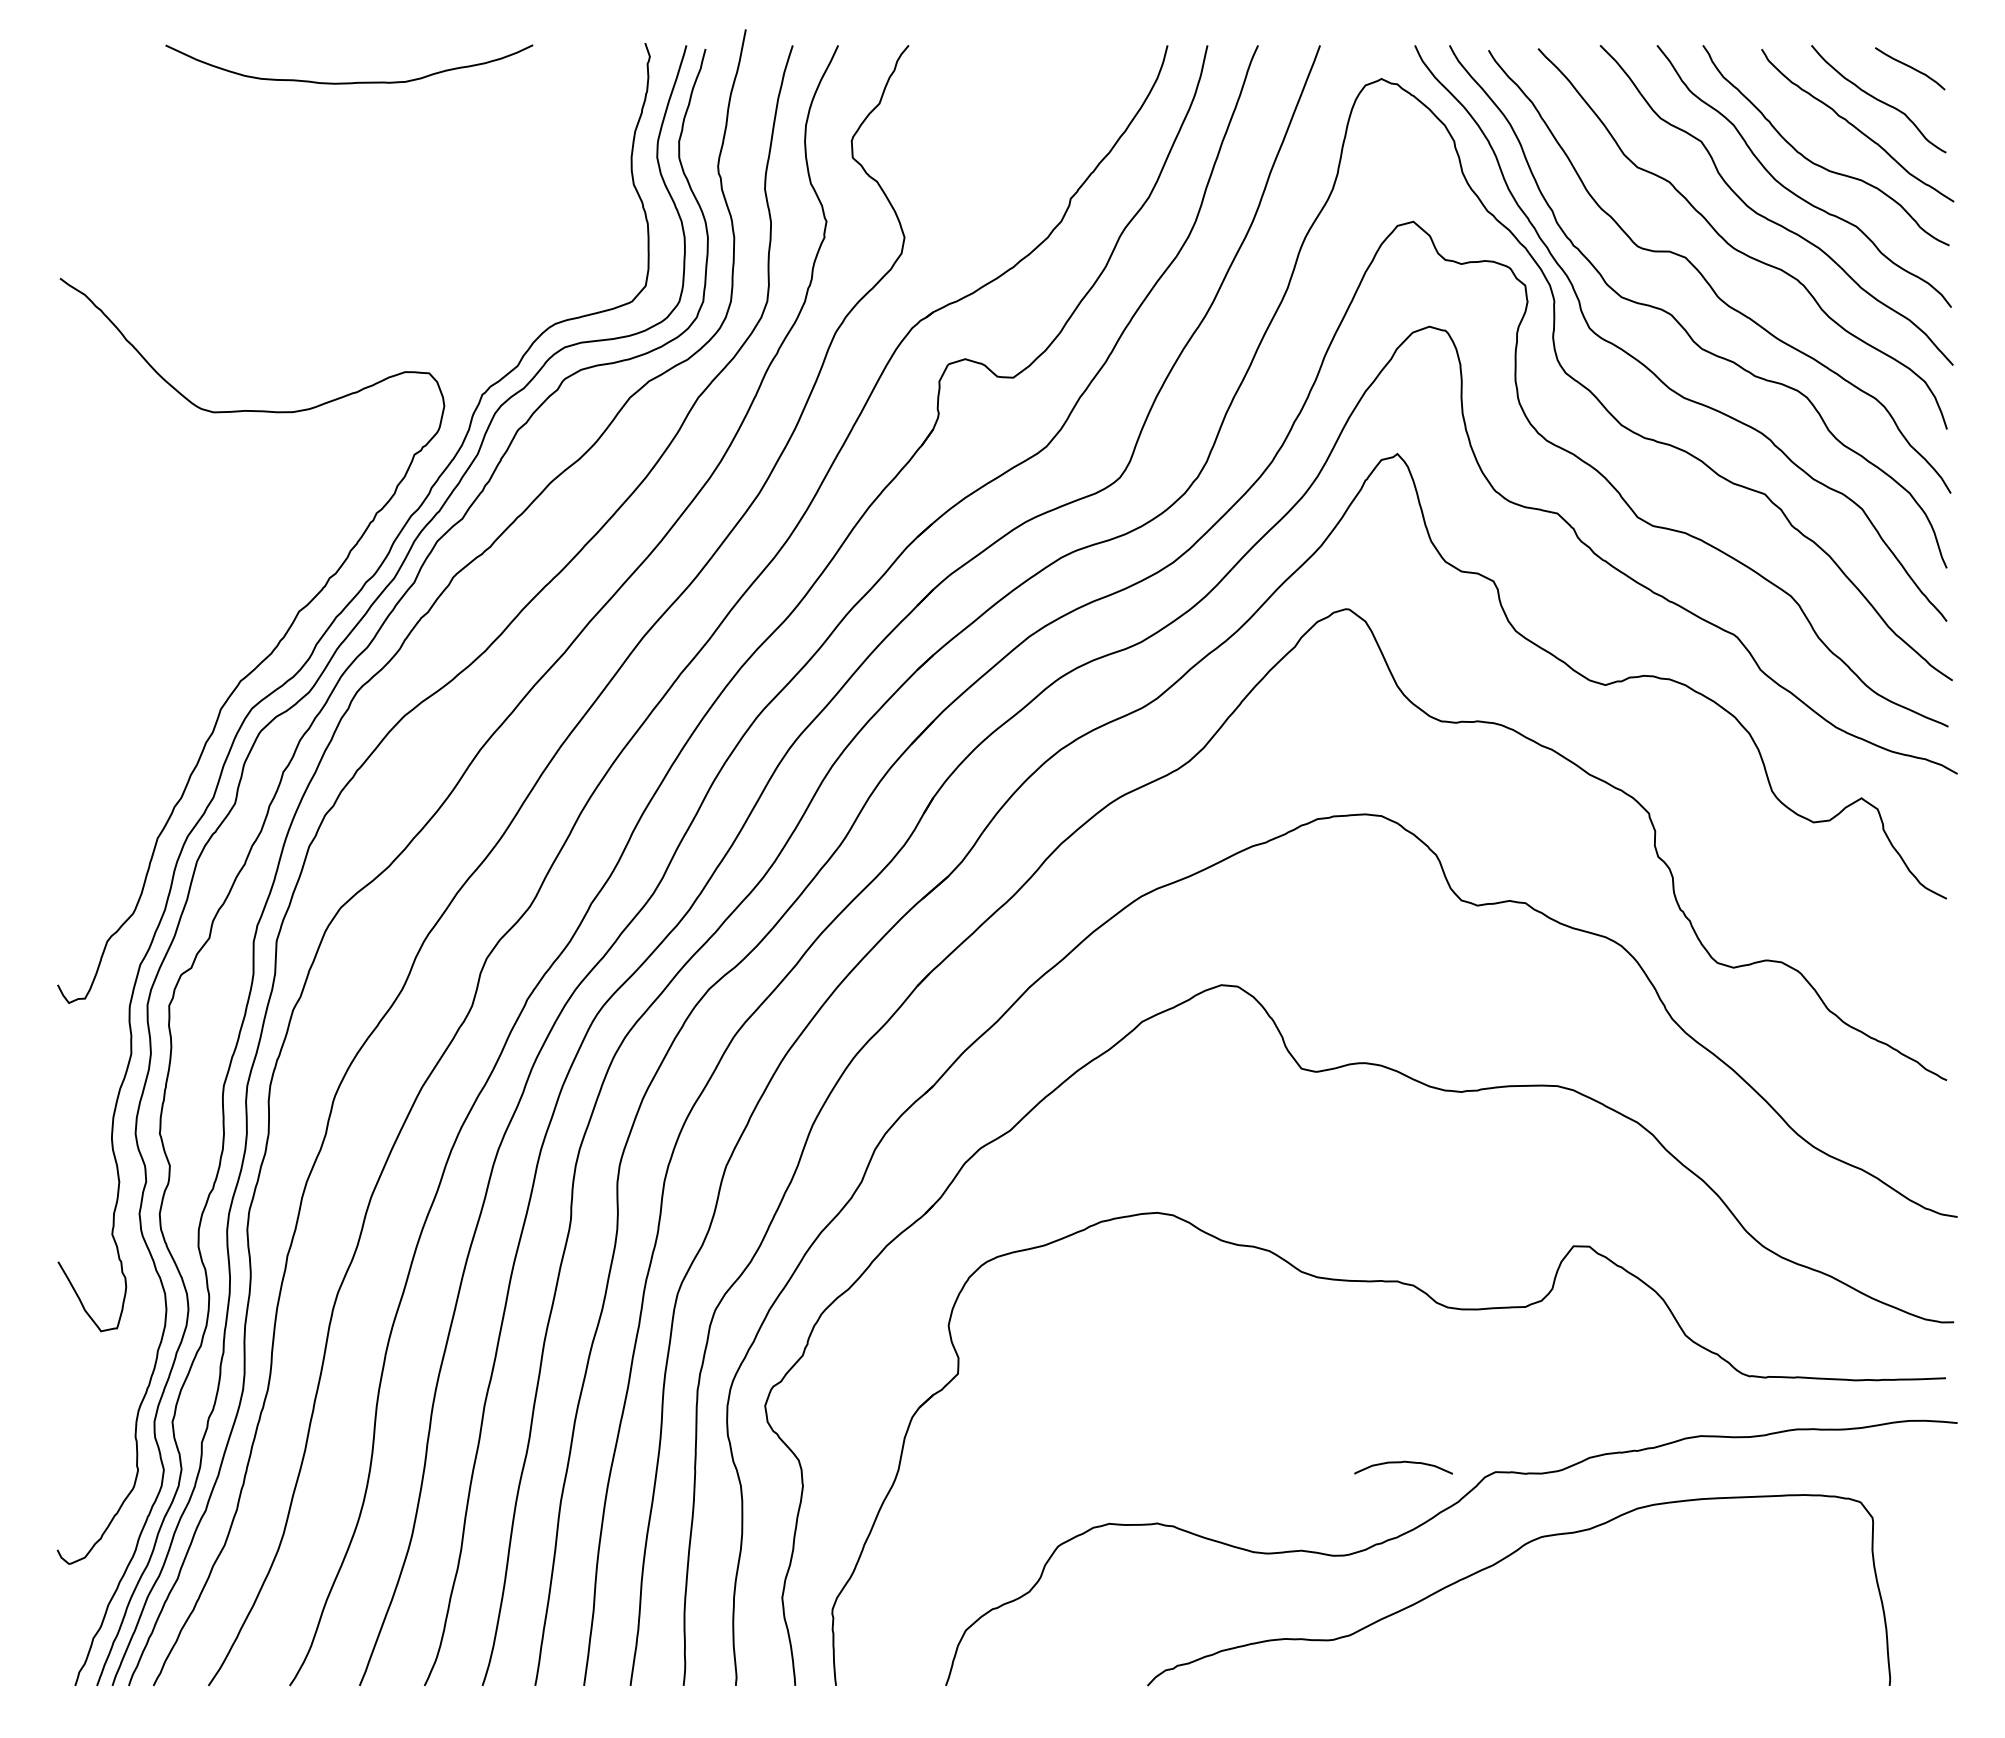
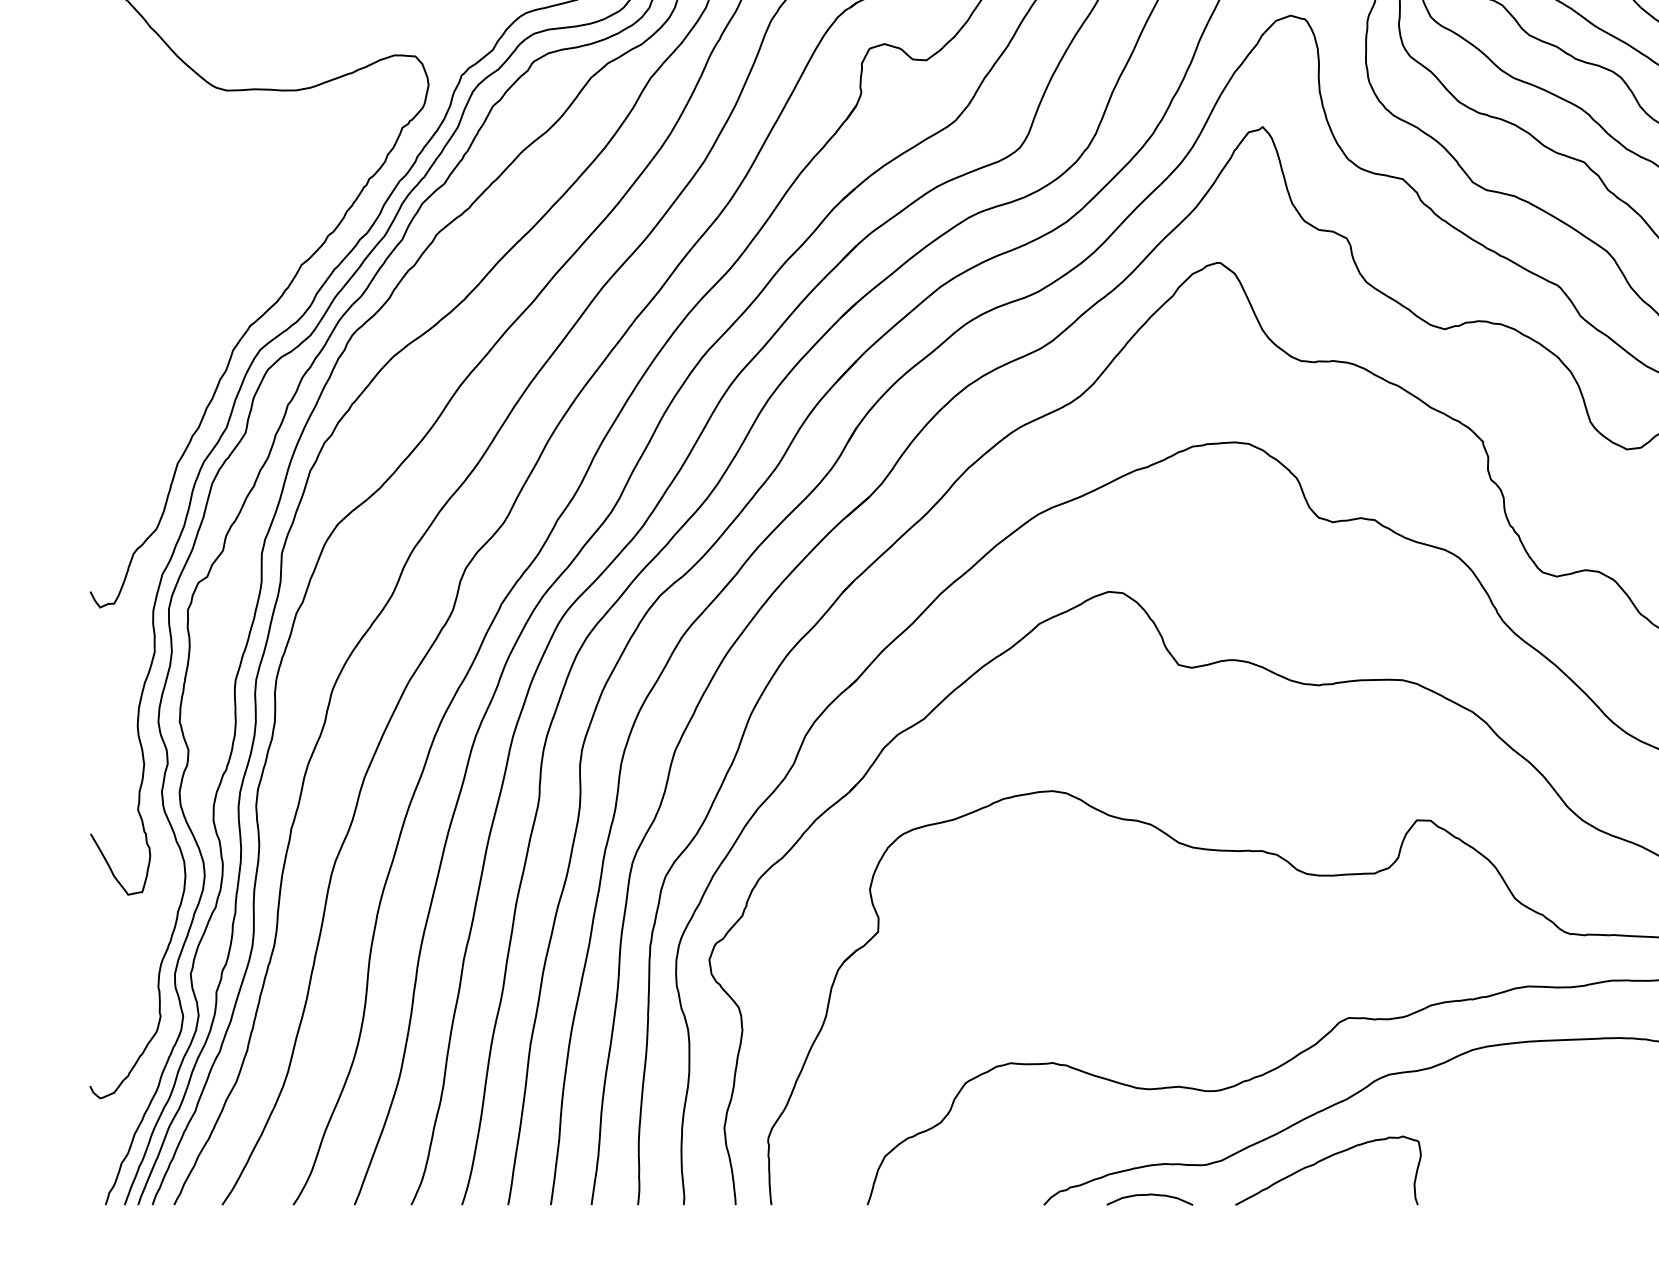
curve: (1403, 1462) -> (1149, 1195), moved
curve: (1467, 1634) -> (1324, 1160), added

